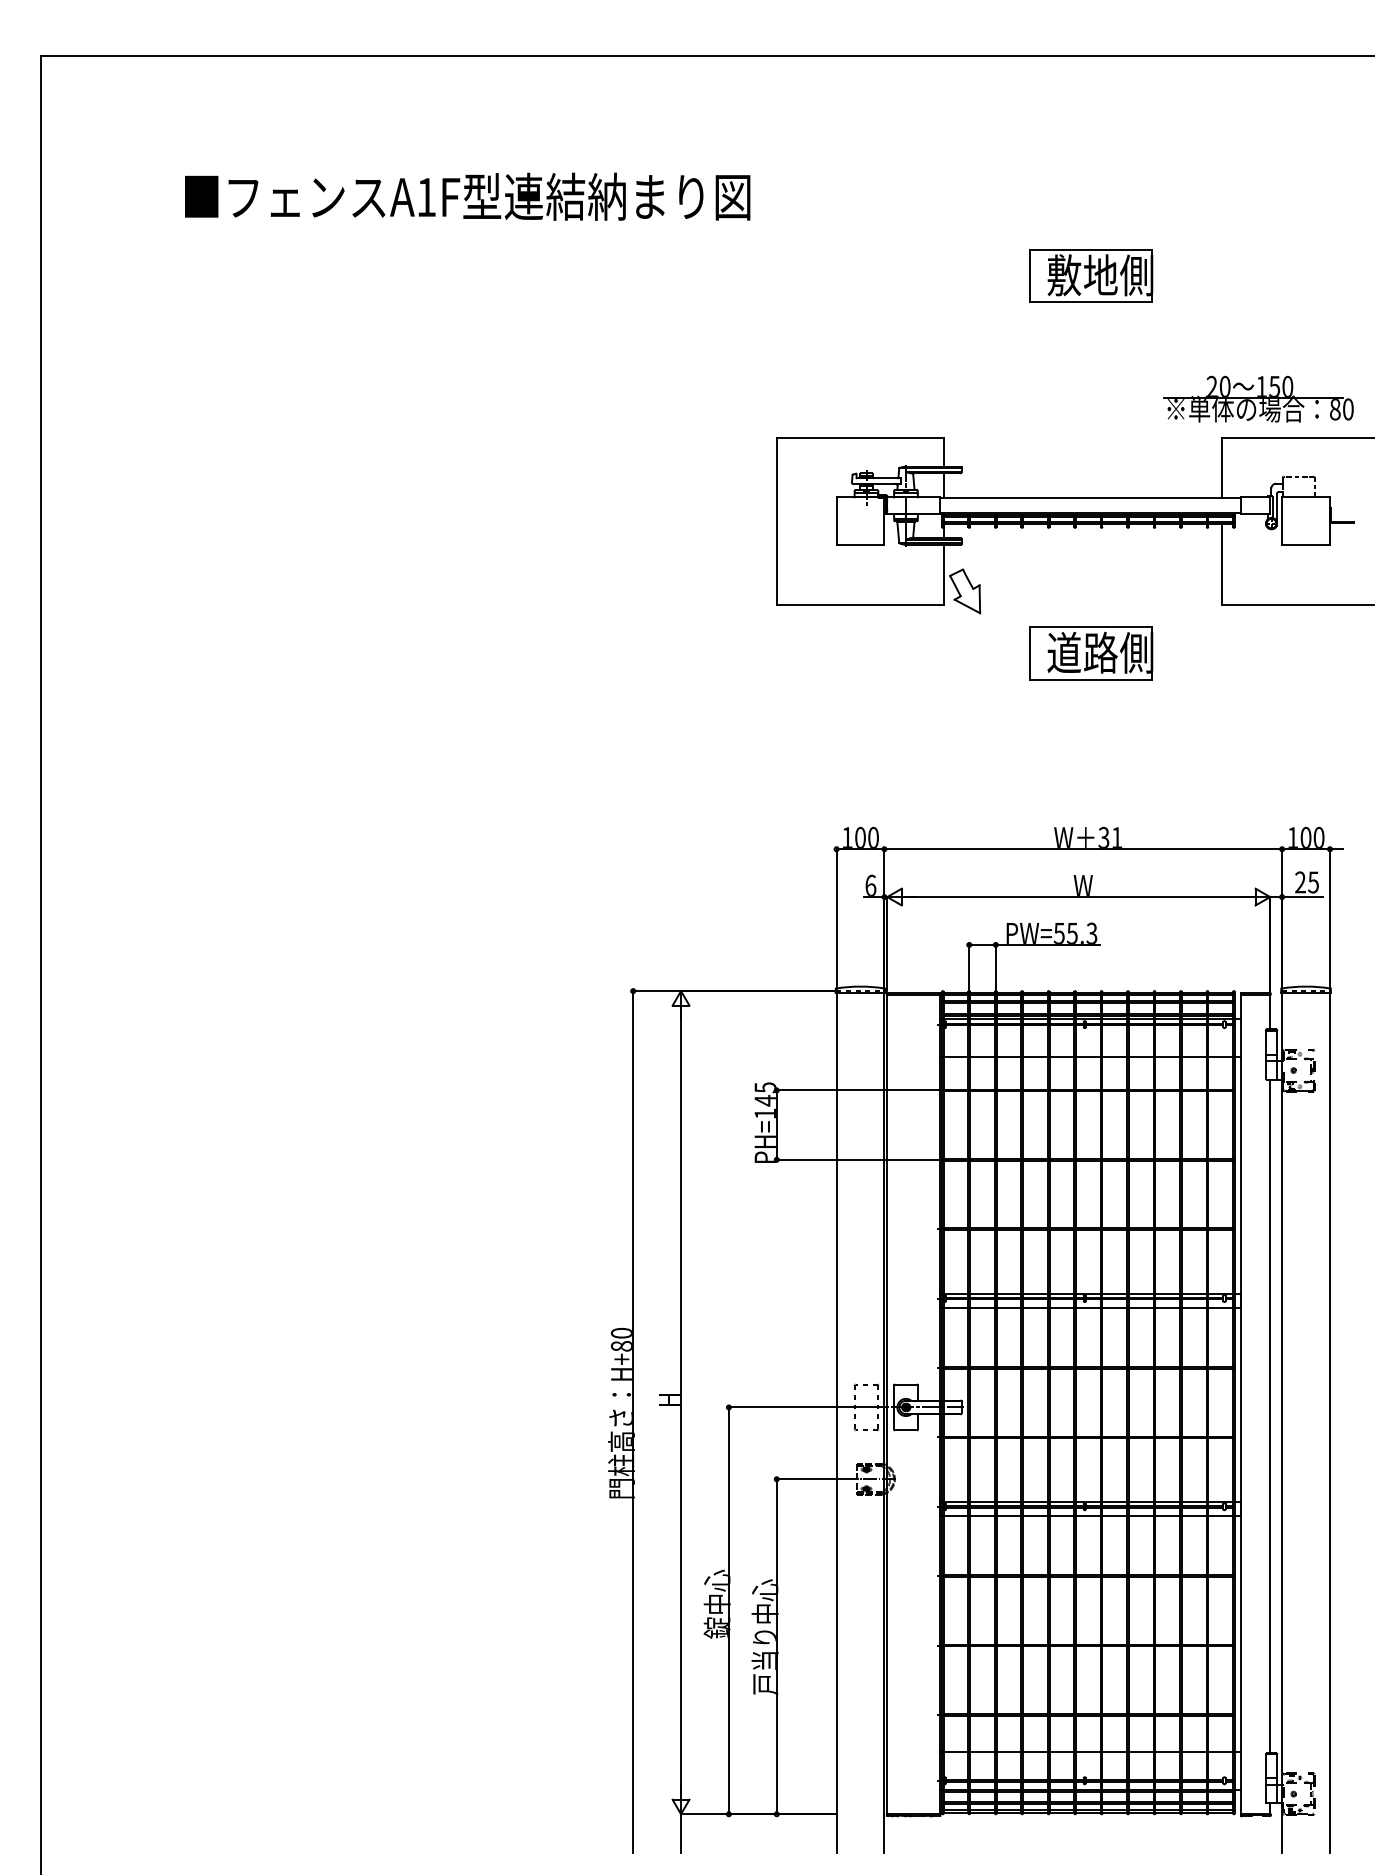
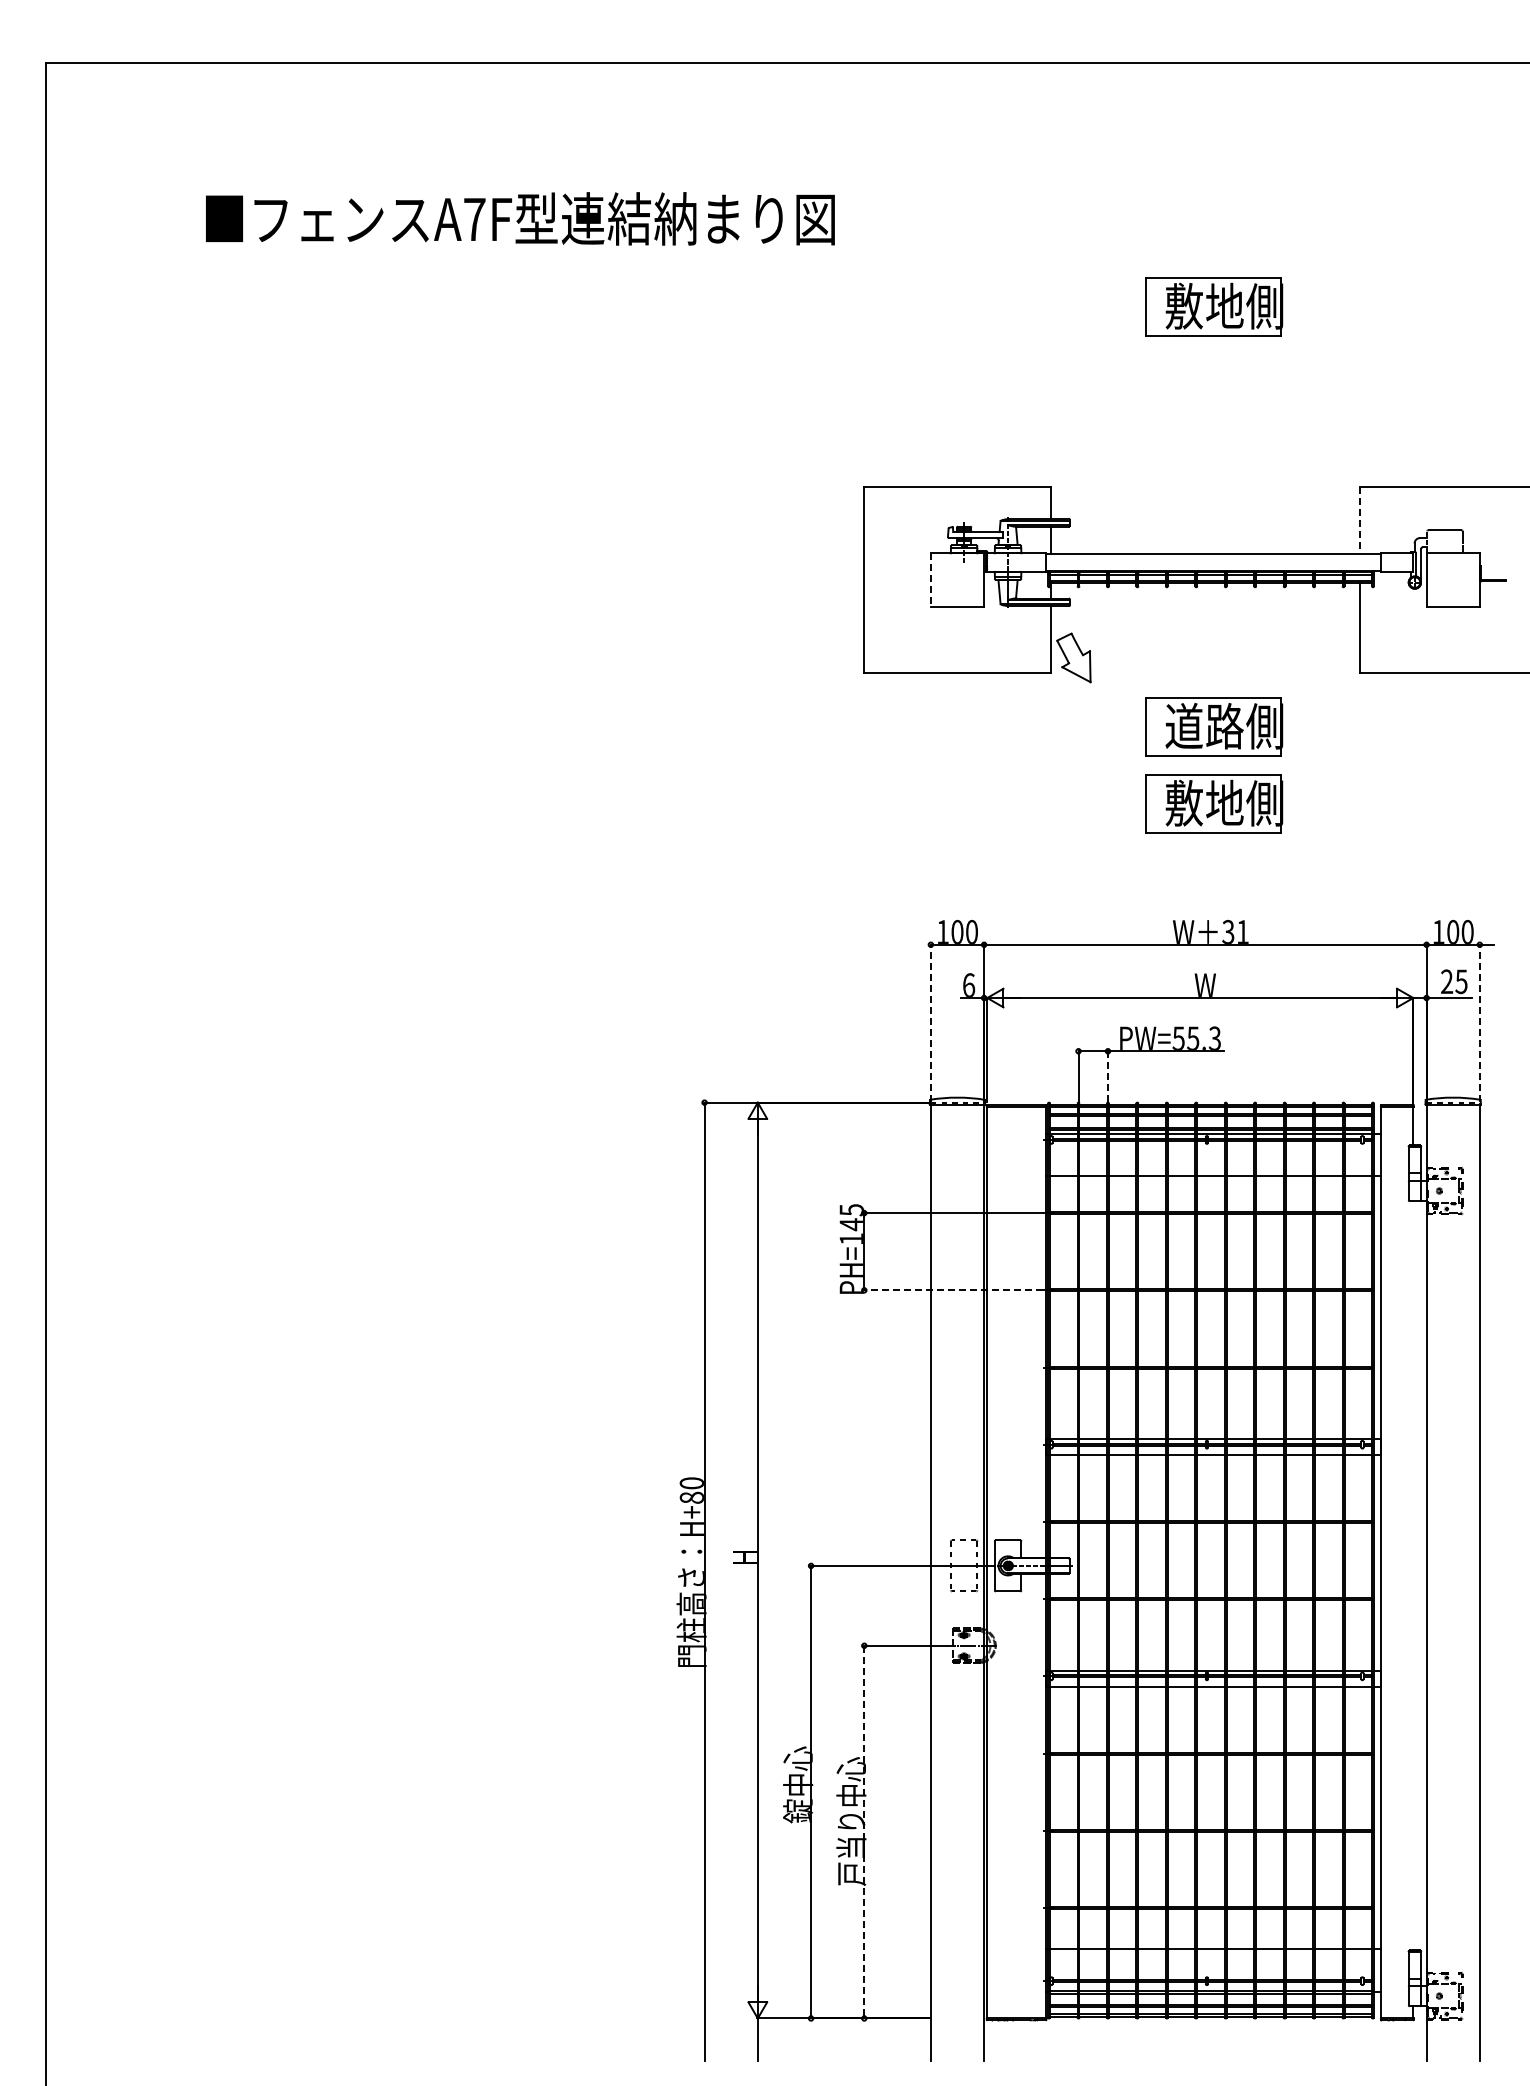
text: (426, 197) -> (474, 219), A1F -> A7F
part: (1258, 399) -> (1400, 444), removed
line: (1222, 467) -> (1360, 520), solid -> dashed
line: (836, 520) -> (930, 579), solid -> dashed
part: (1091, 722) -> (1214, 803), added
line: (836, 919) -> (930, 1023), solid -> dashed
line: (1329, 919) -> (1479, 1023), solid -> dashed
line: (995, 967) -> (1107, 1076), solid -> dashed
line: (856, 1159) -> (953, 1290), solid -> dashed
line: (1270, 1416) -> (1413, 1575), removed
line: (776, 1647) -> (864, 1832), solid -> dashed

